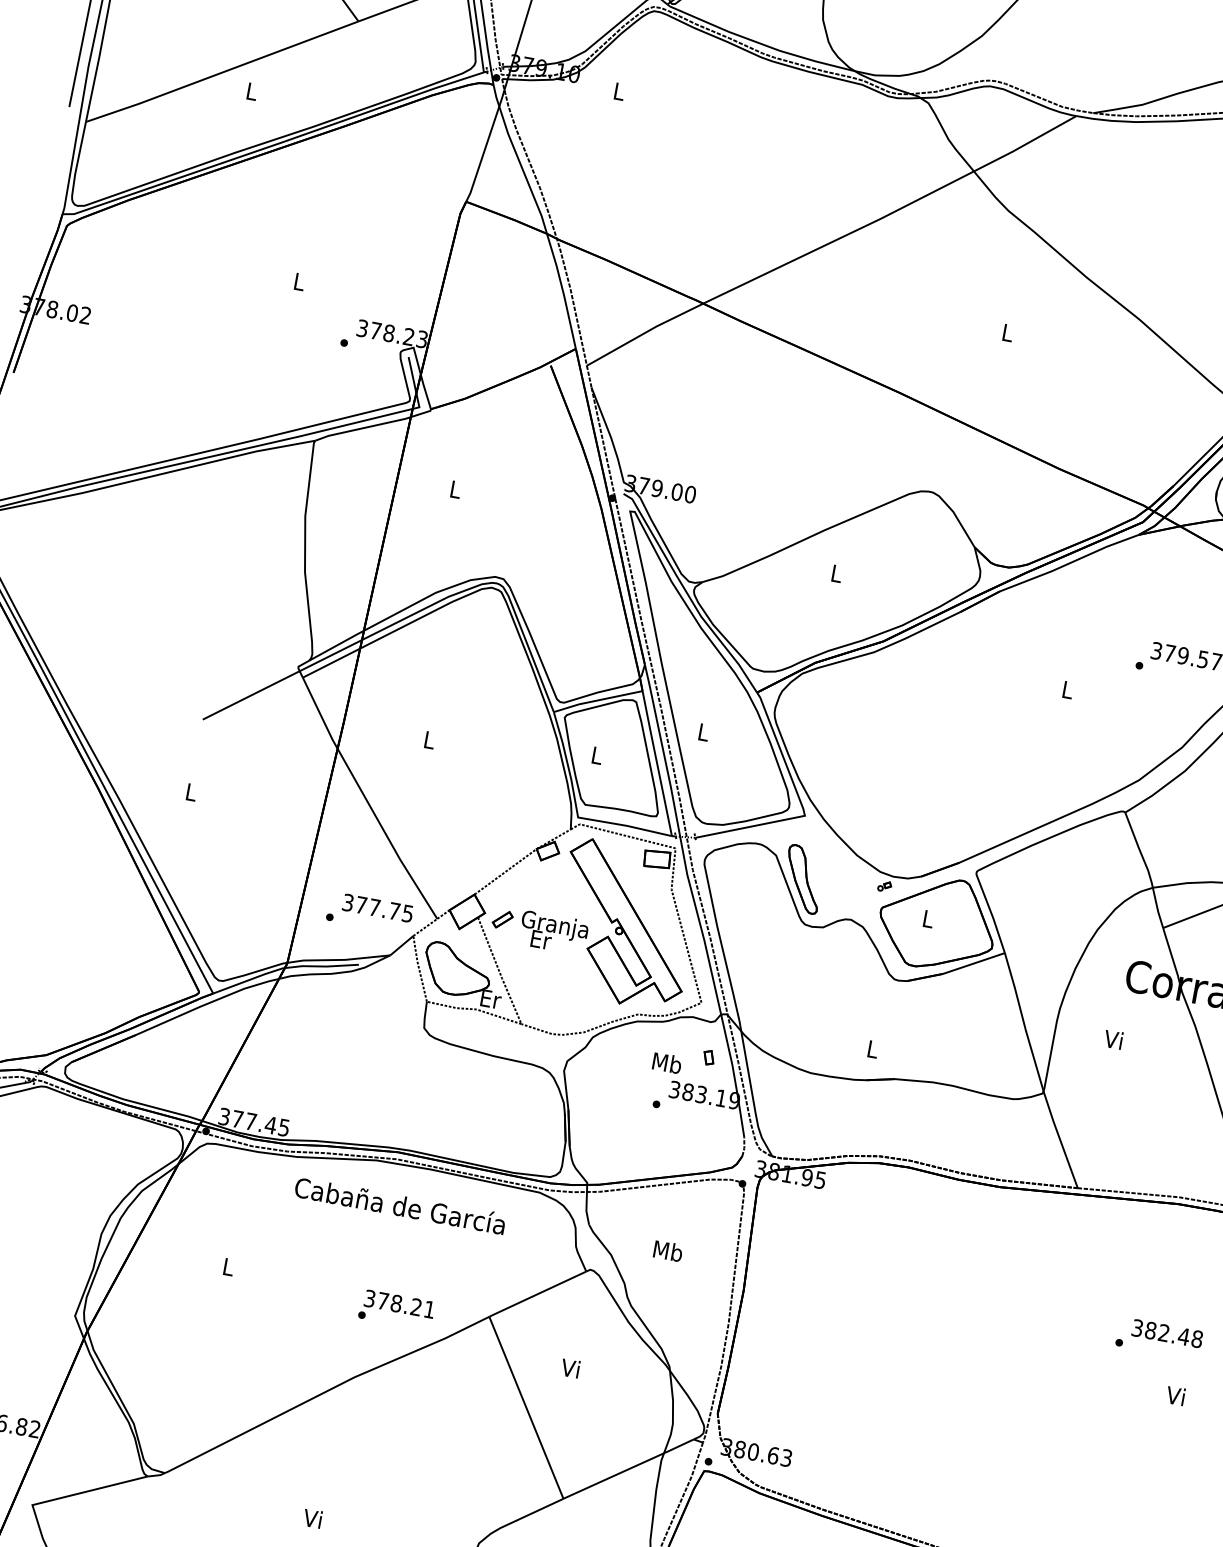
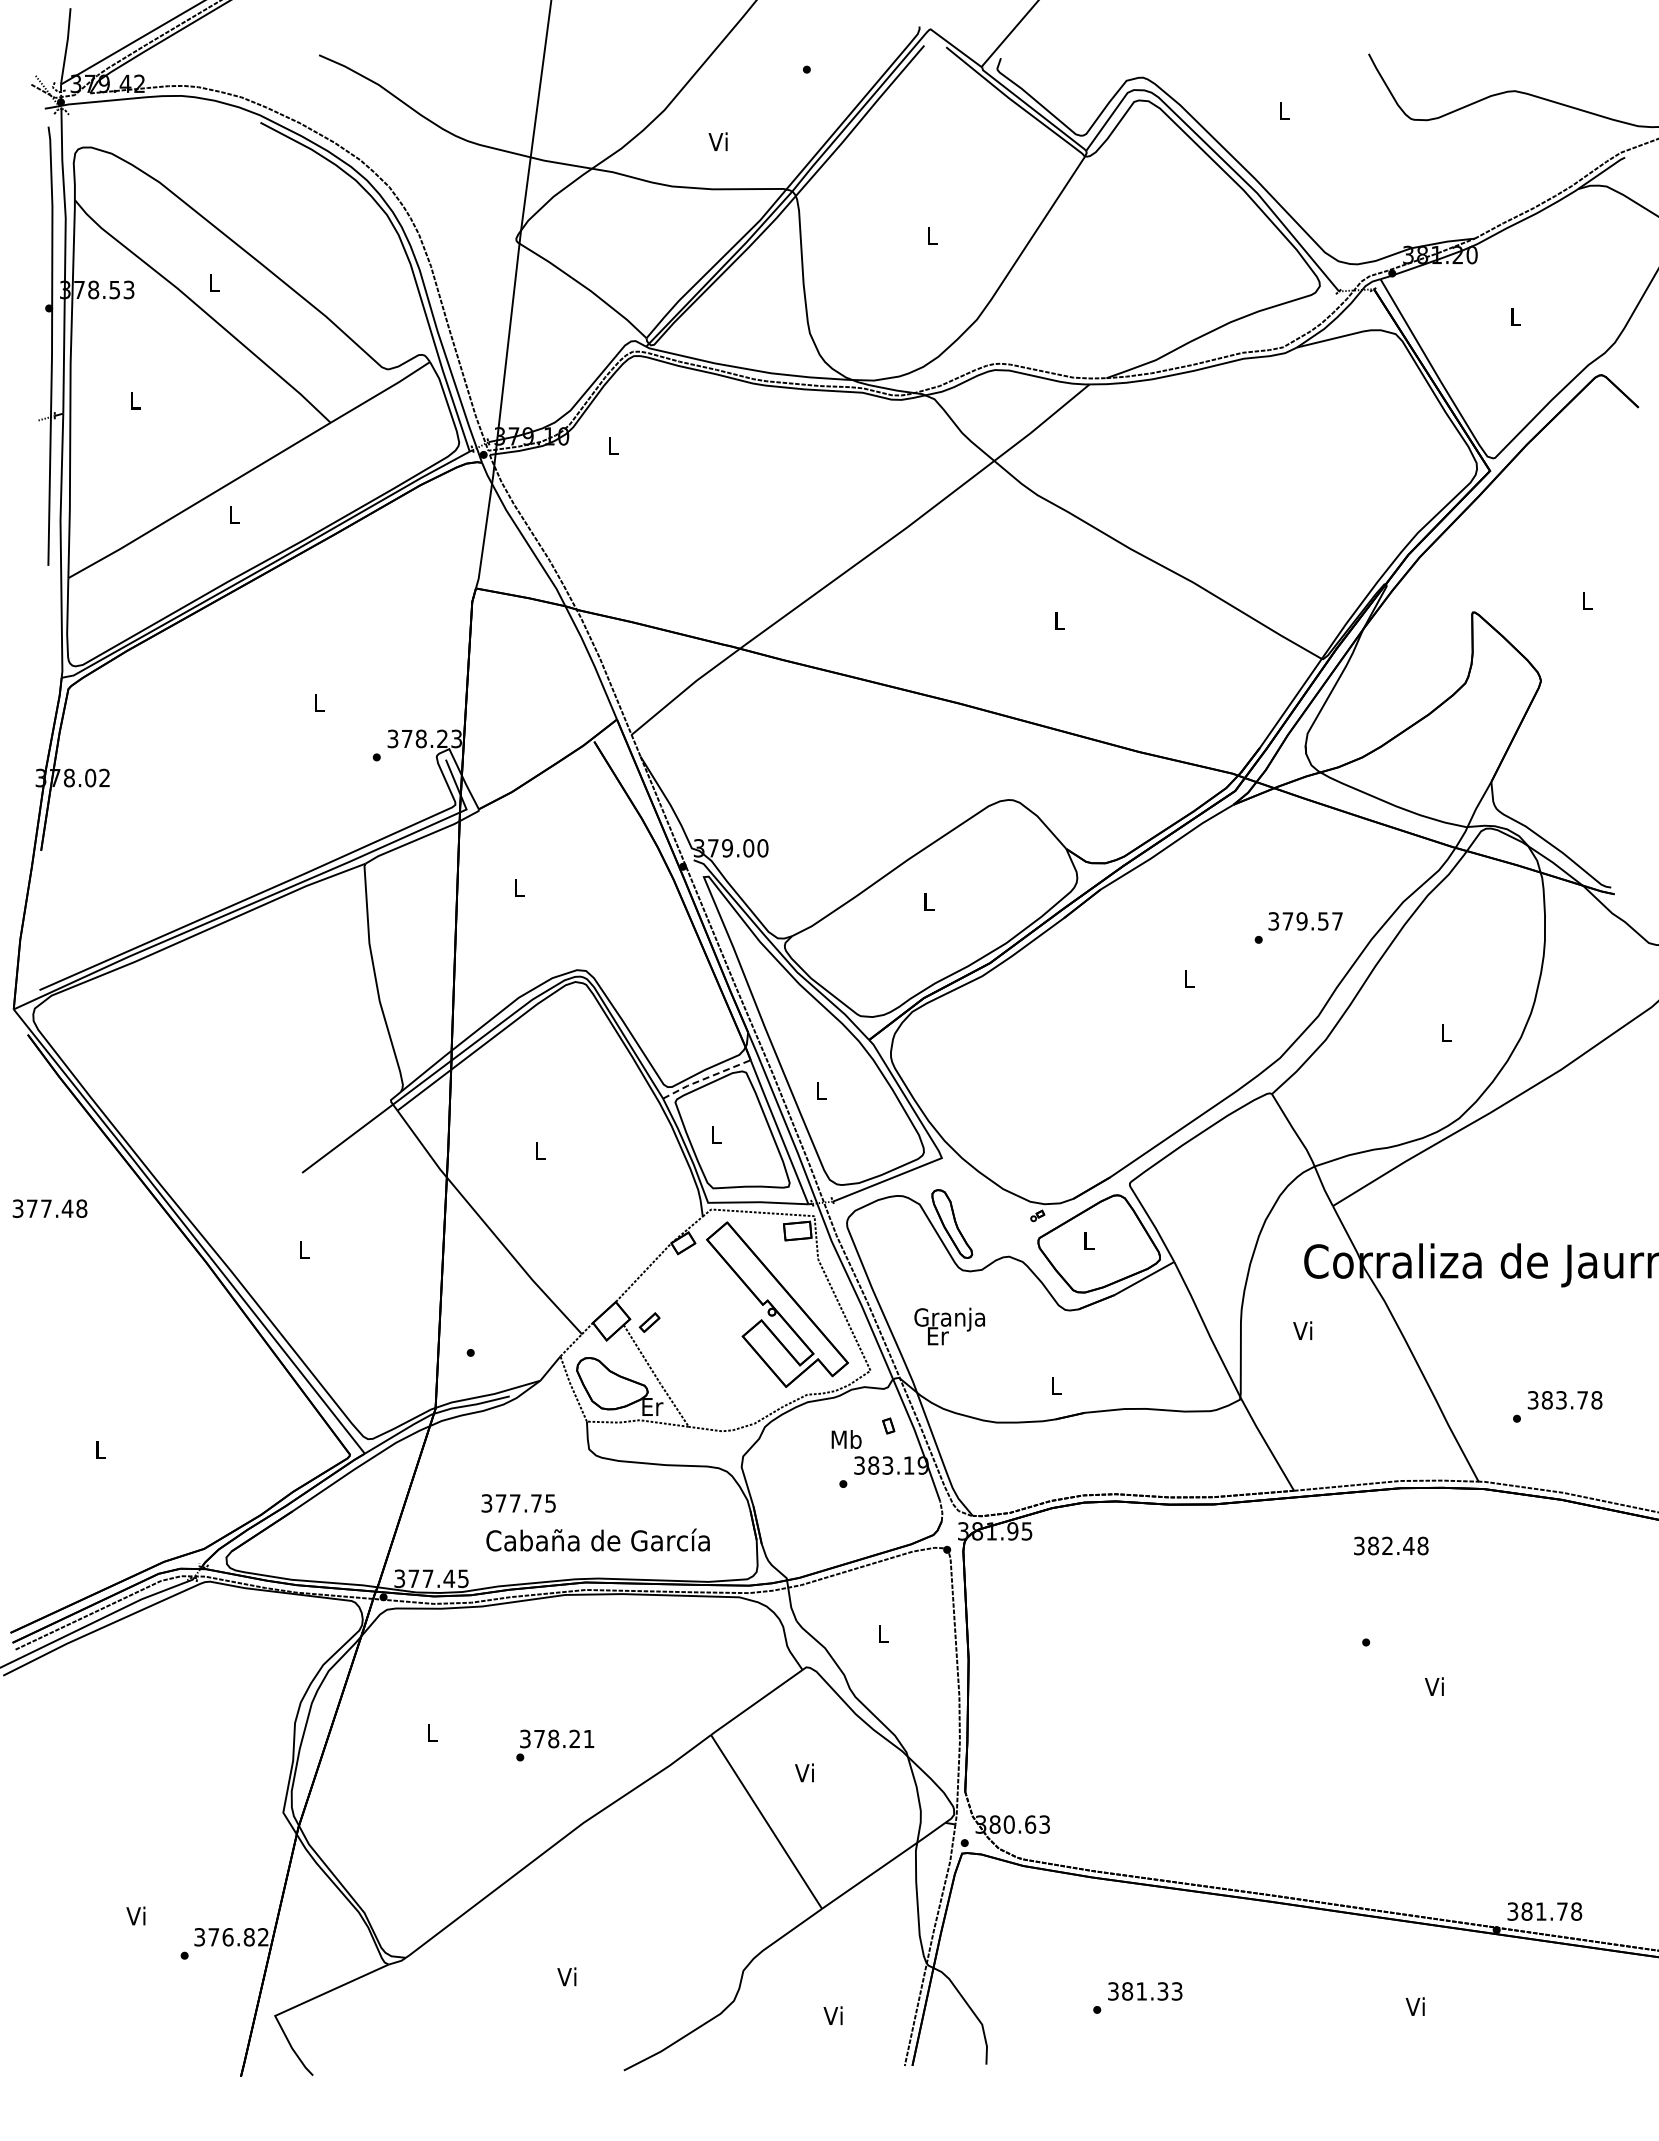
line: (597, 700) -> (705, 1078), solid -> dashed
text: (377, 908) -> (518, 1503), moved
text: (553, 932) -> (949, 1326), moved
text: (399, 1204) -> (597, 1539), moved
text: (668, 1250) -> (883, 1632), Mb -> L
text: (397, 1310) -> (555, 1745), moved
text: (1167, 1333) -> (1391, 1545), moved

